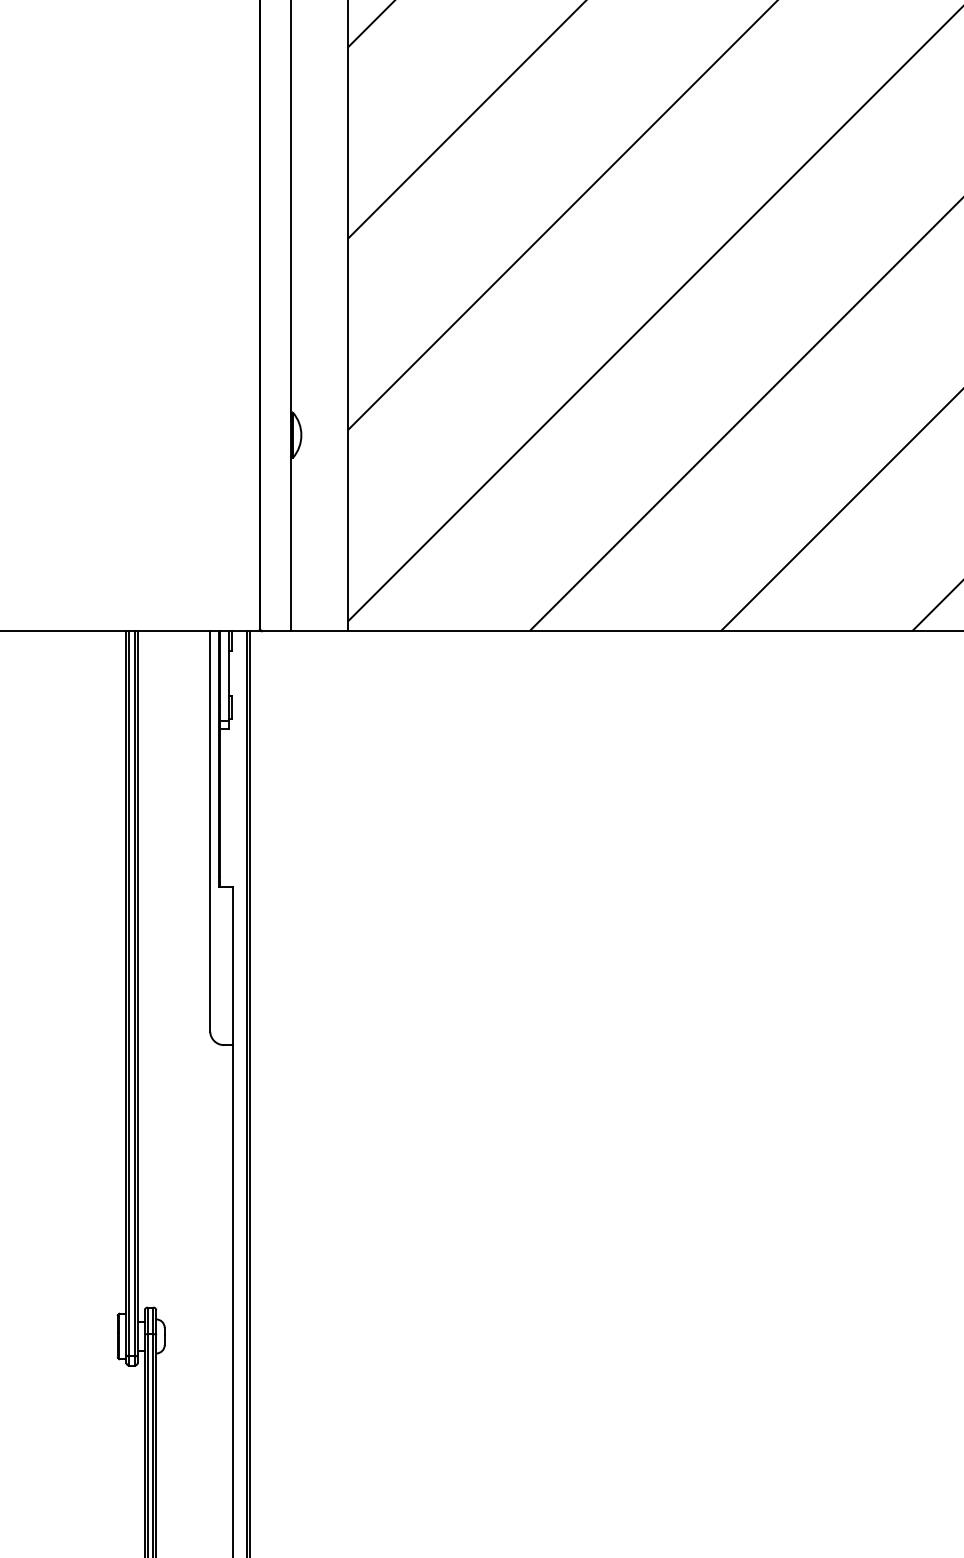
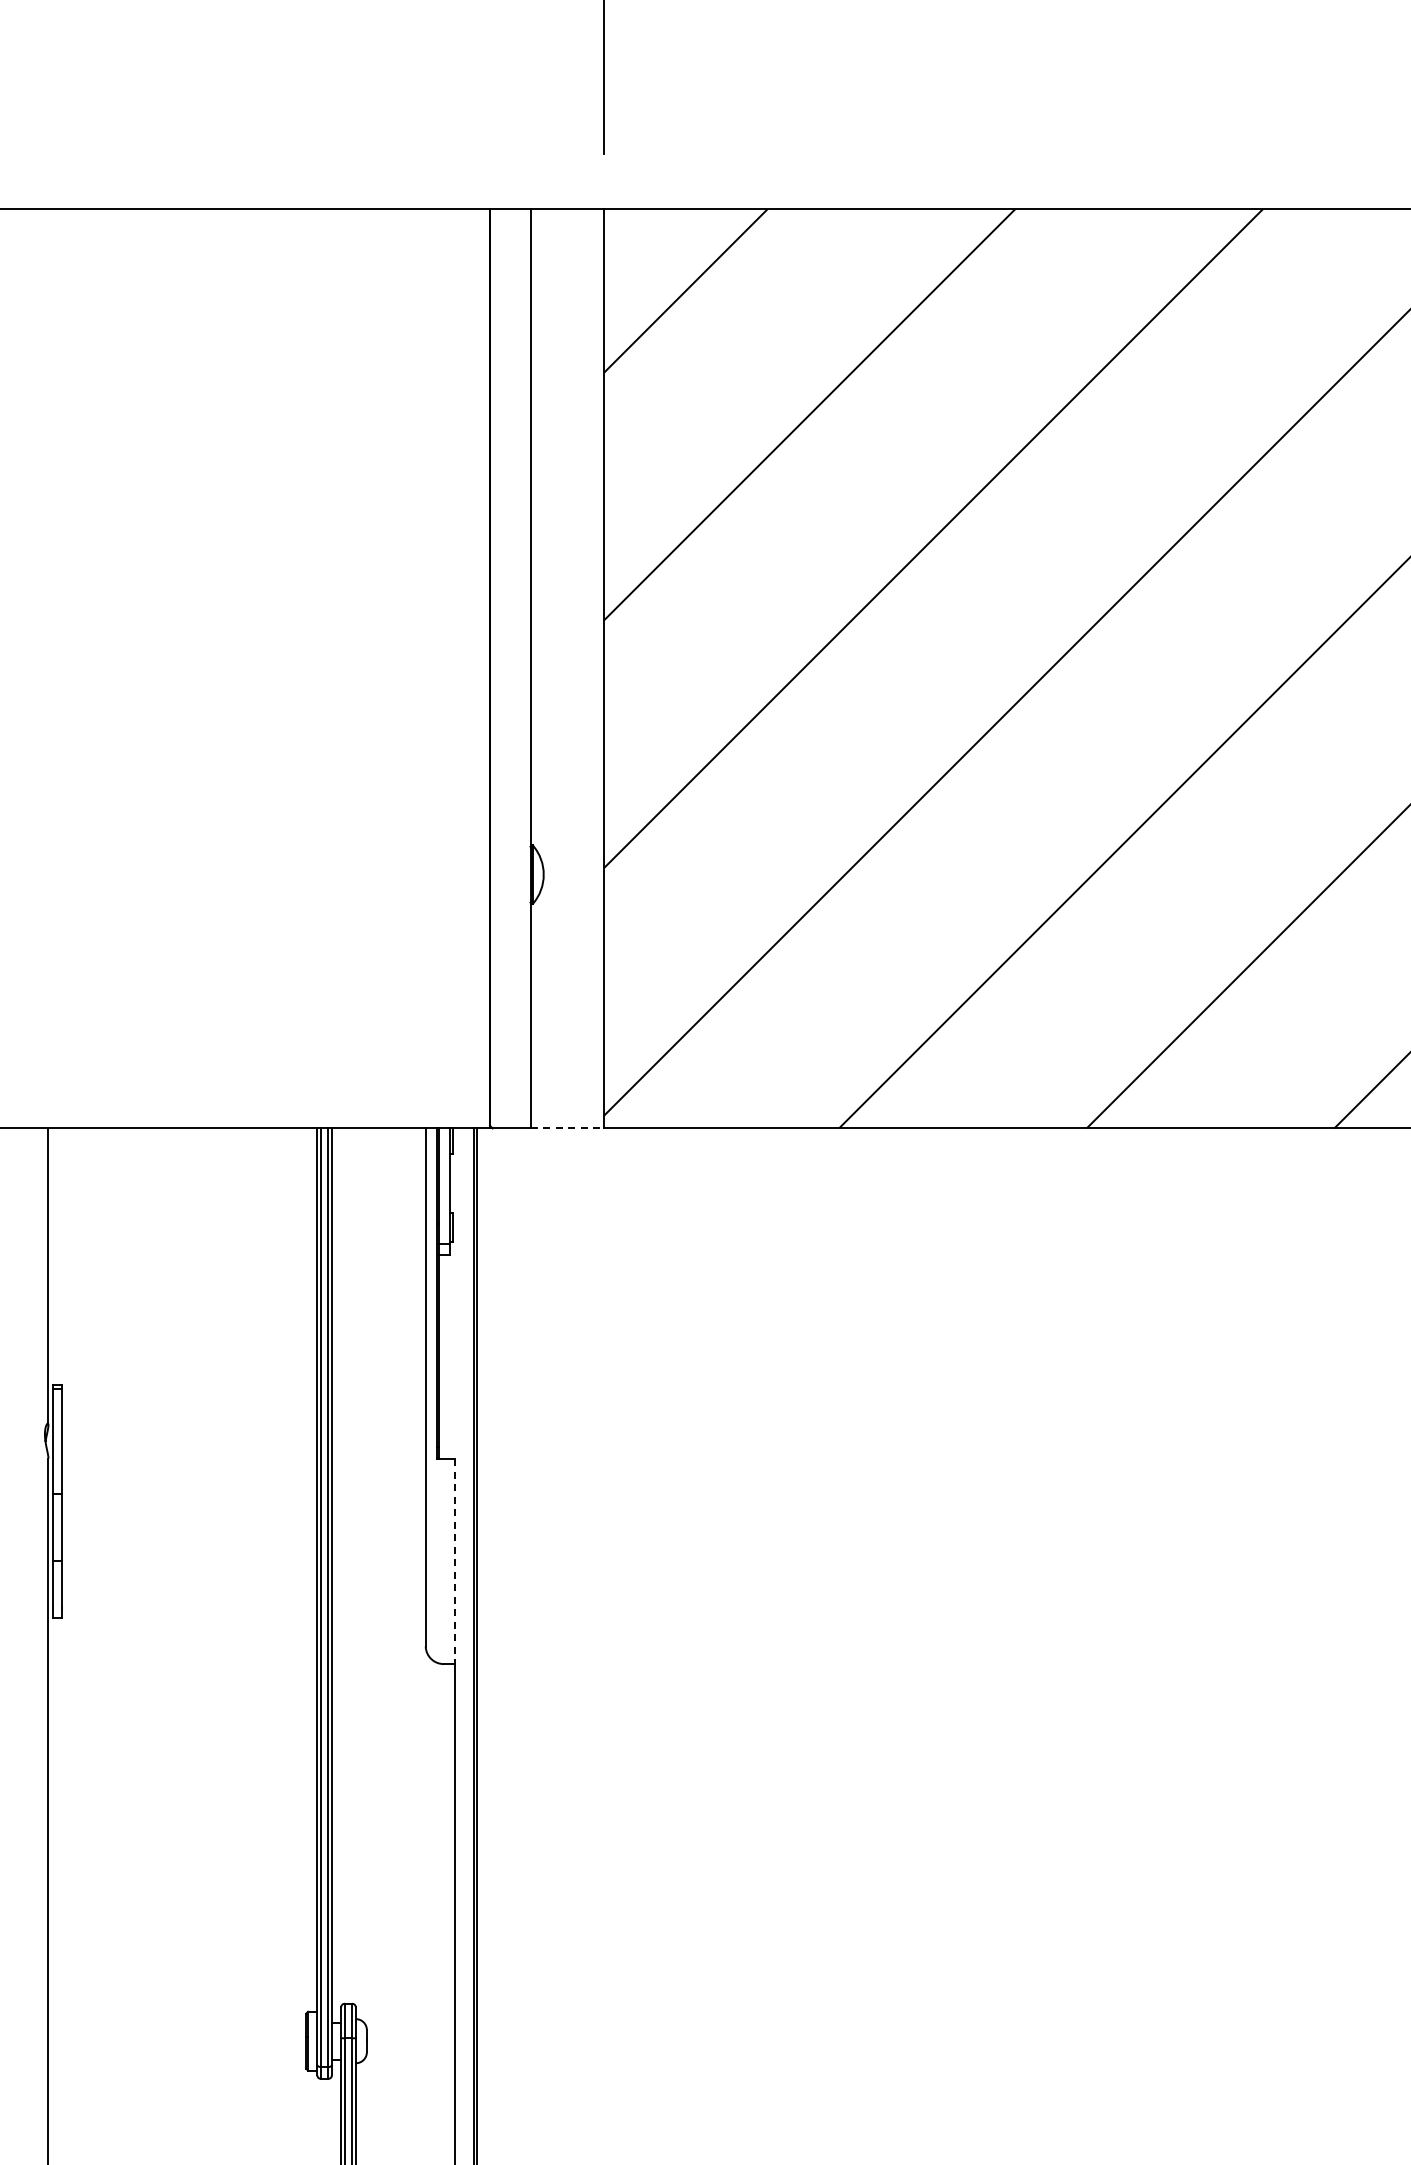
line: (319, 631) -> (567, 1128), solid -> dashed
line: (233, 965) -> (455, 1561), solid -> dashed

